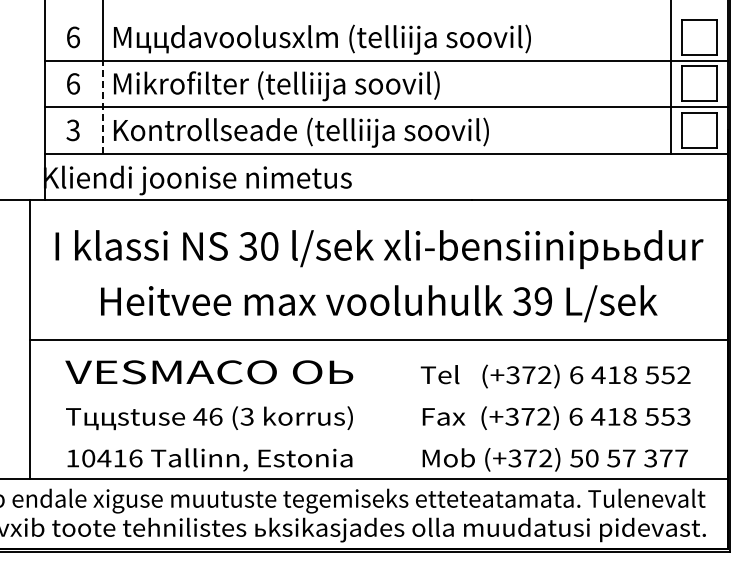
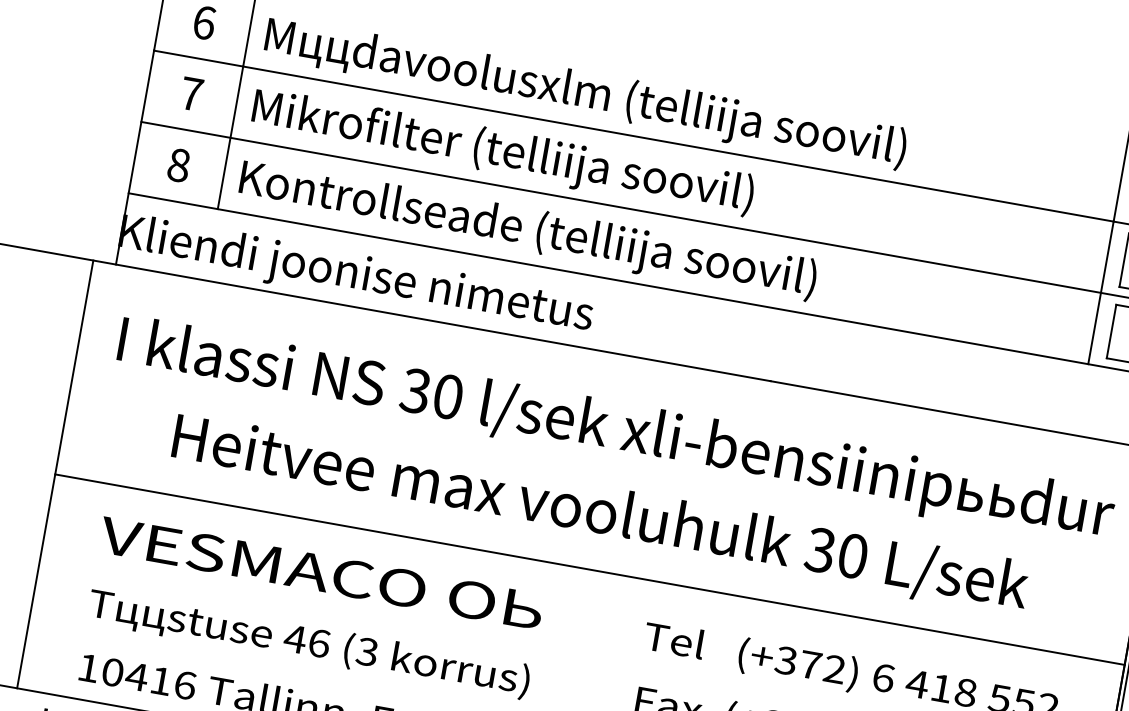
text: (72, 83) -> (190, 93), 6 -> 7
line: (102, 107) -> (229, 138), dashed -> solid
text: (72, 130) -> (177, 165), 3 -> 8
text: (543, 301) -> (853, 556), 39 -> 30

